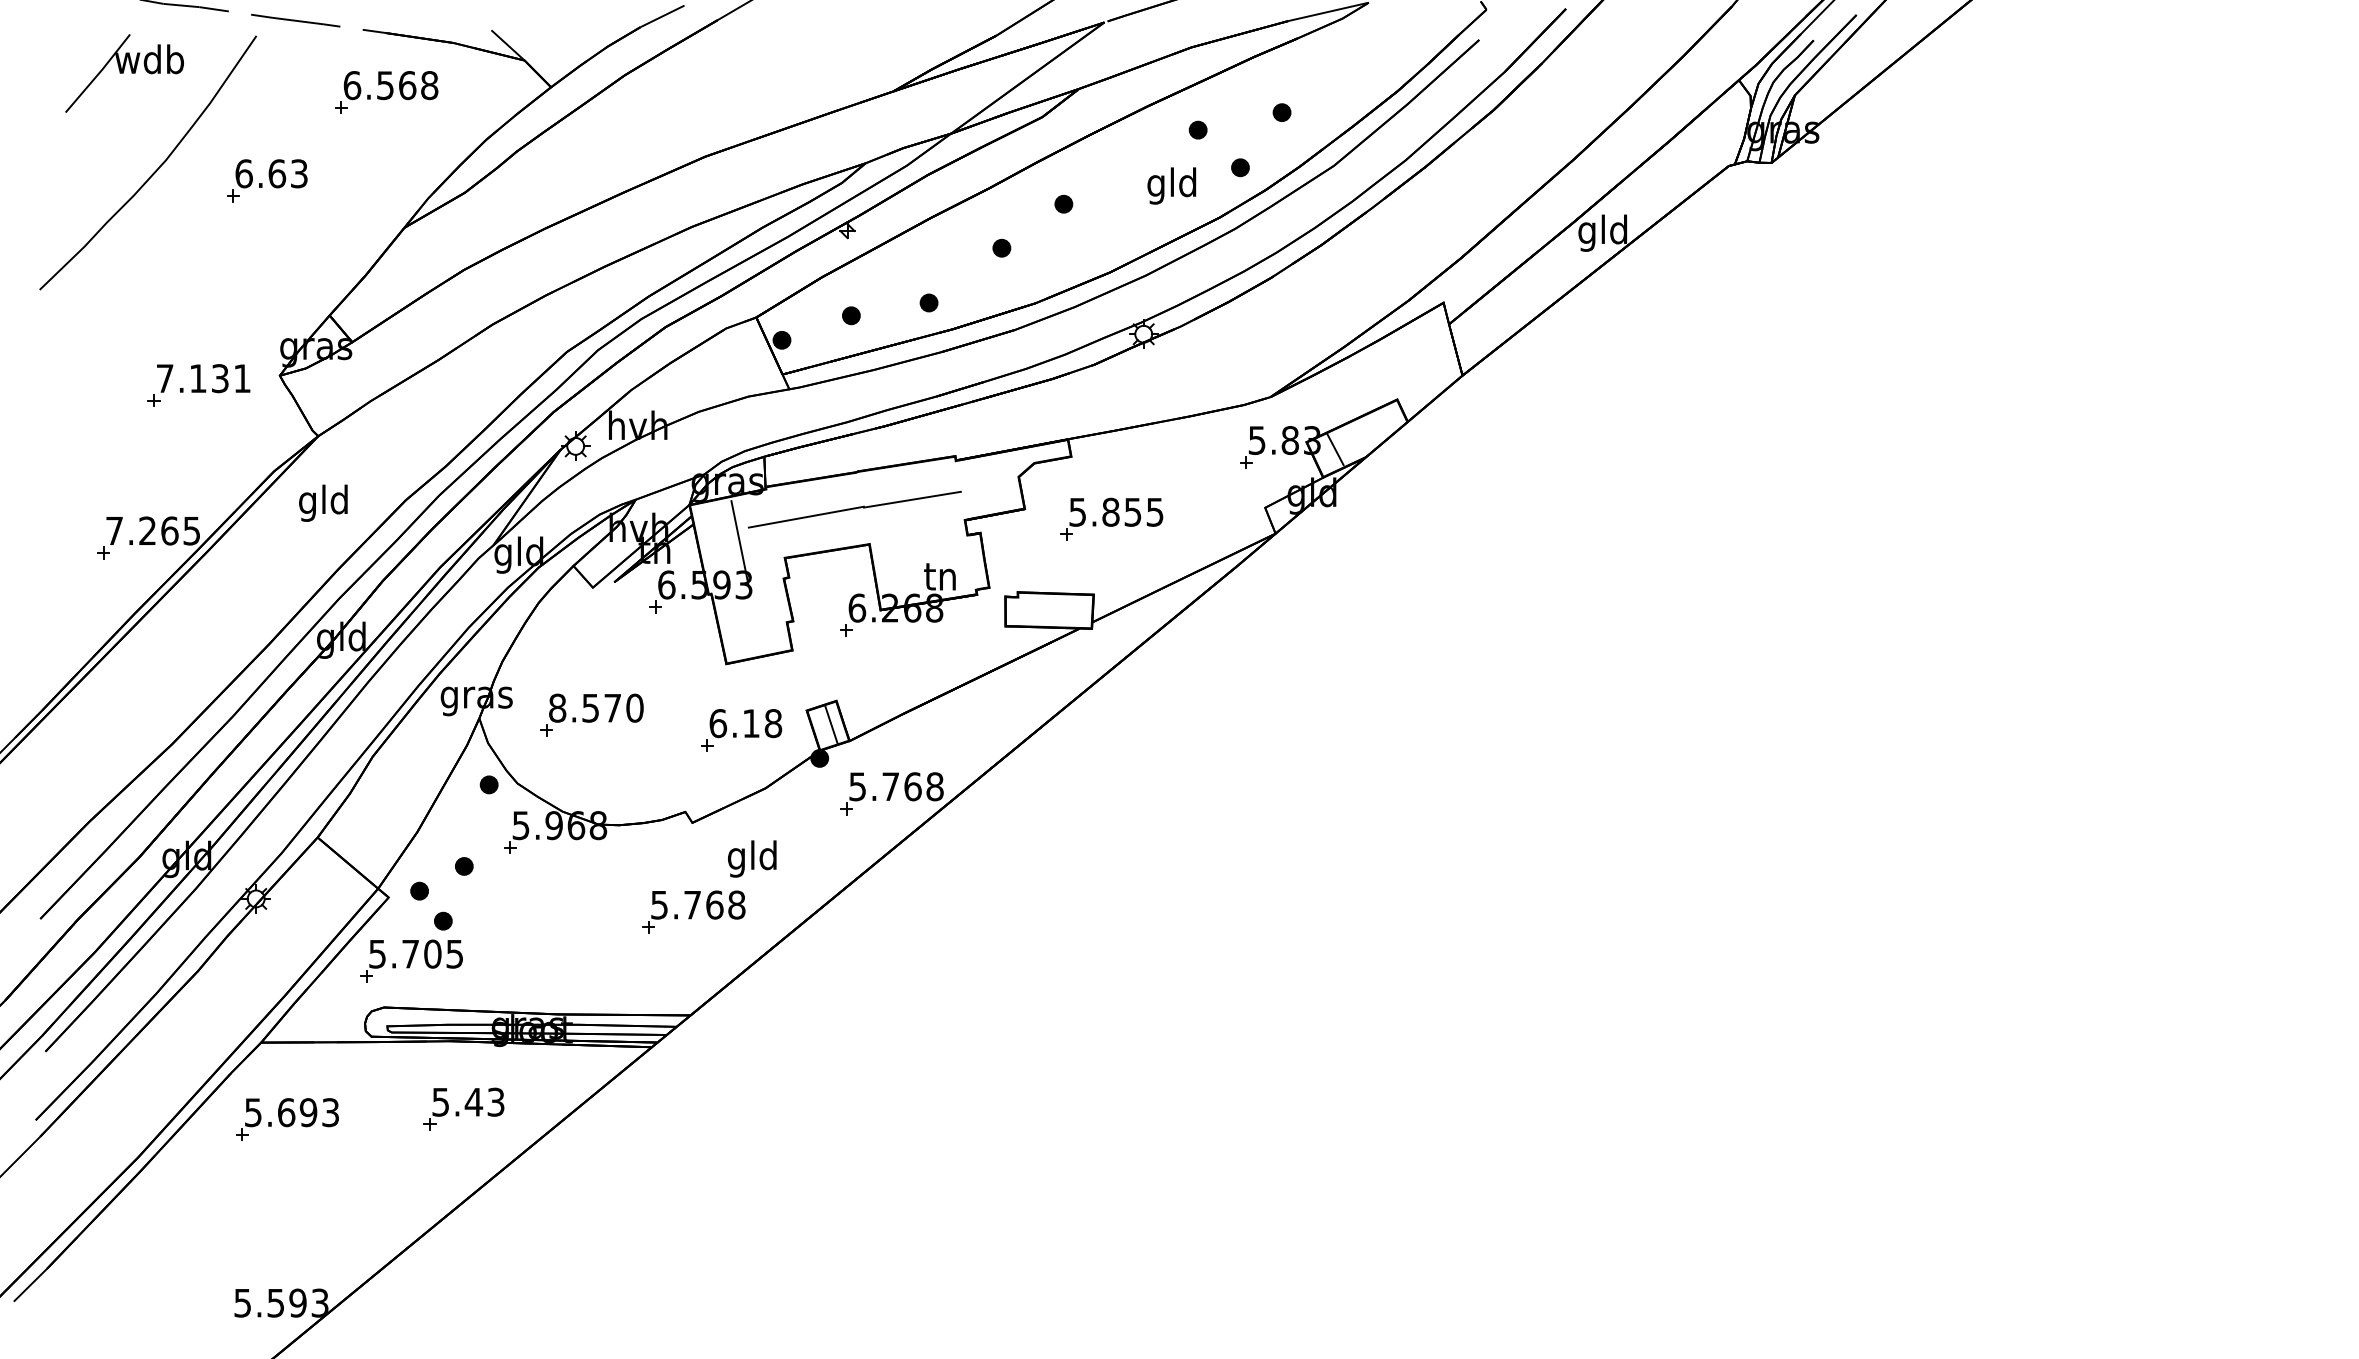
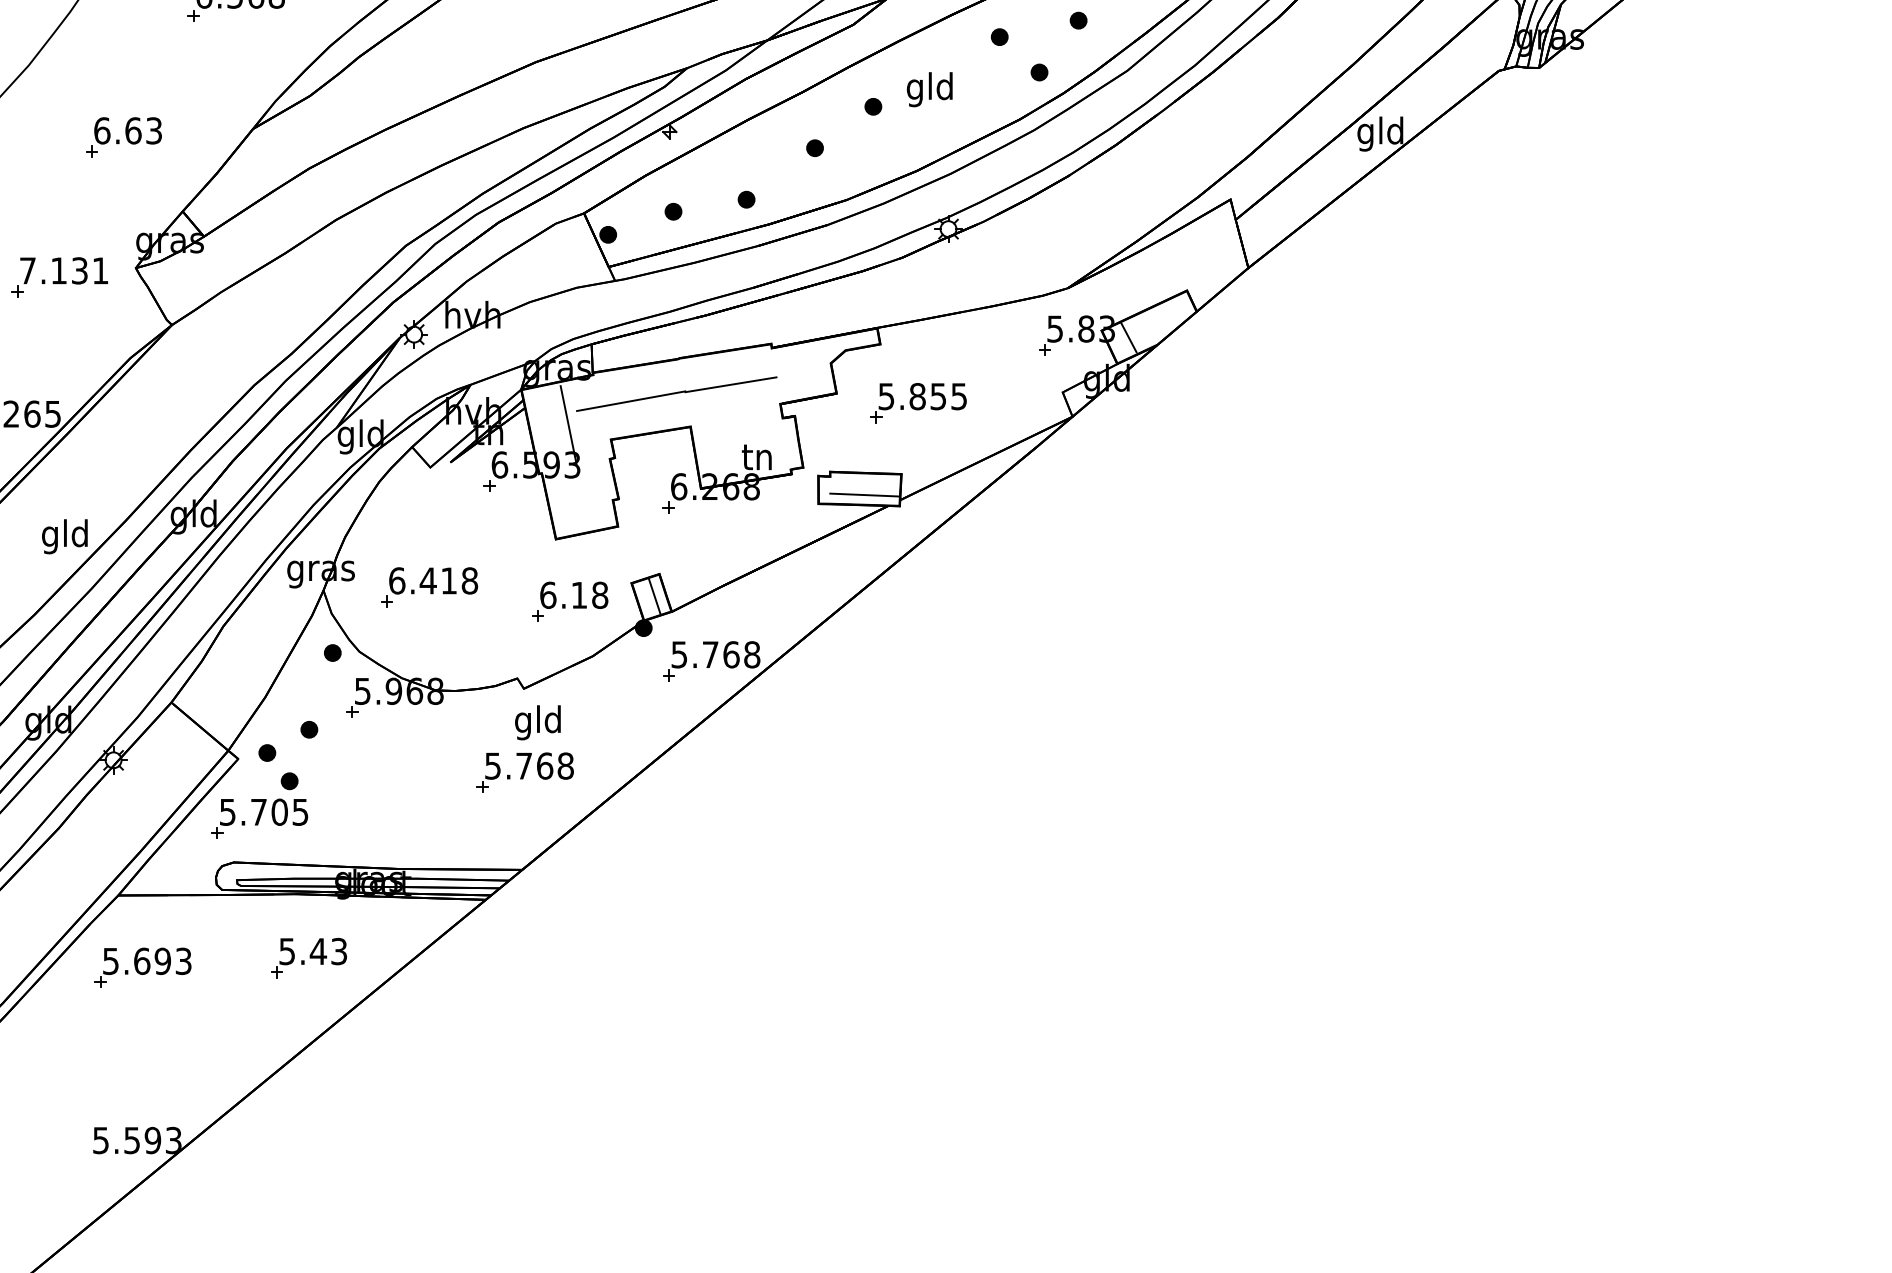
part: (267, 180) -> (124, 137), moved
text: (1171, 185) -> (929, 89), moved
text: (323, 502) -> (64, 536), moved
line: (1054, 616) -> (864, 494), added
text: (596, 707) -> (433, 580), 8.570 -> 6.418
text: (752, 858) -> (538, 722), moved

